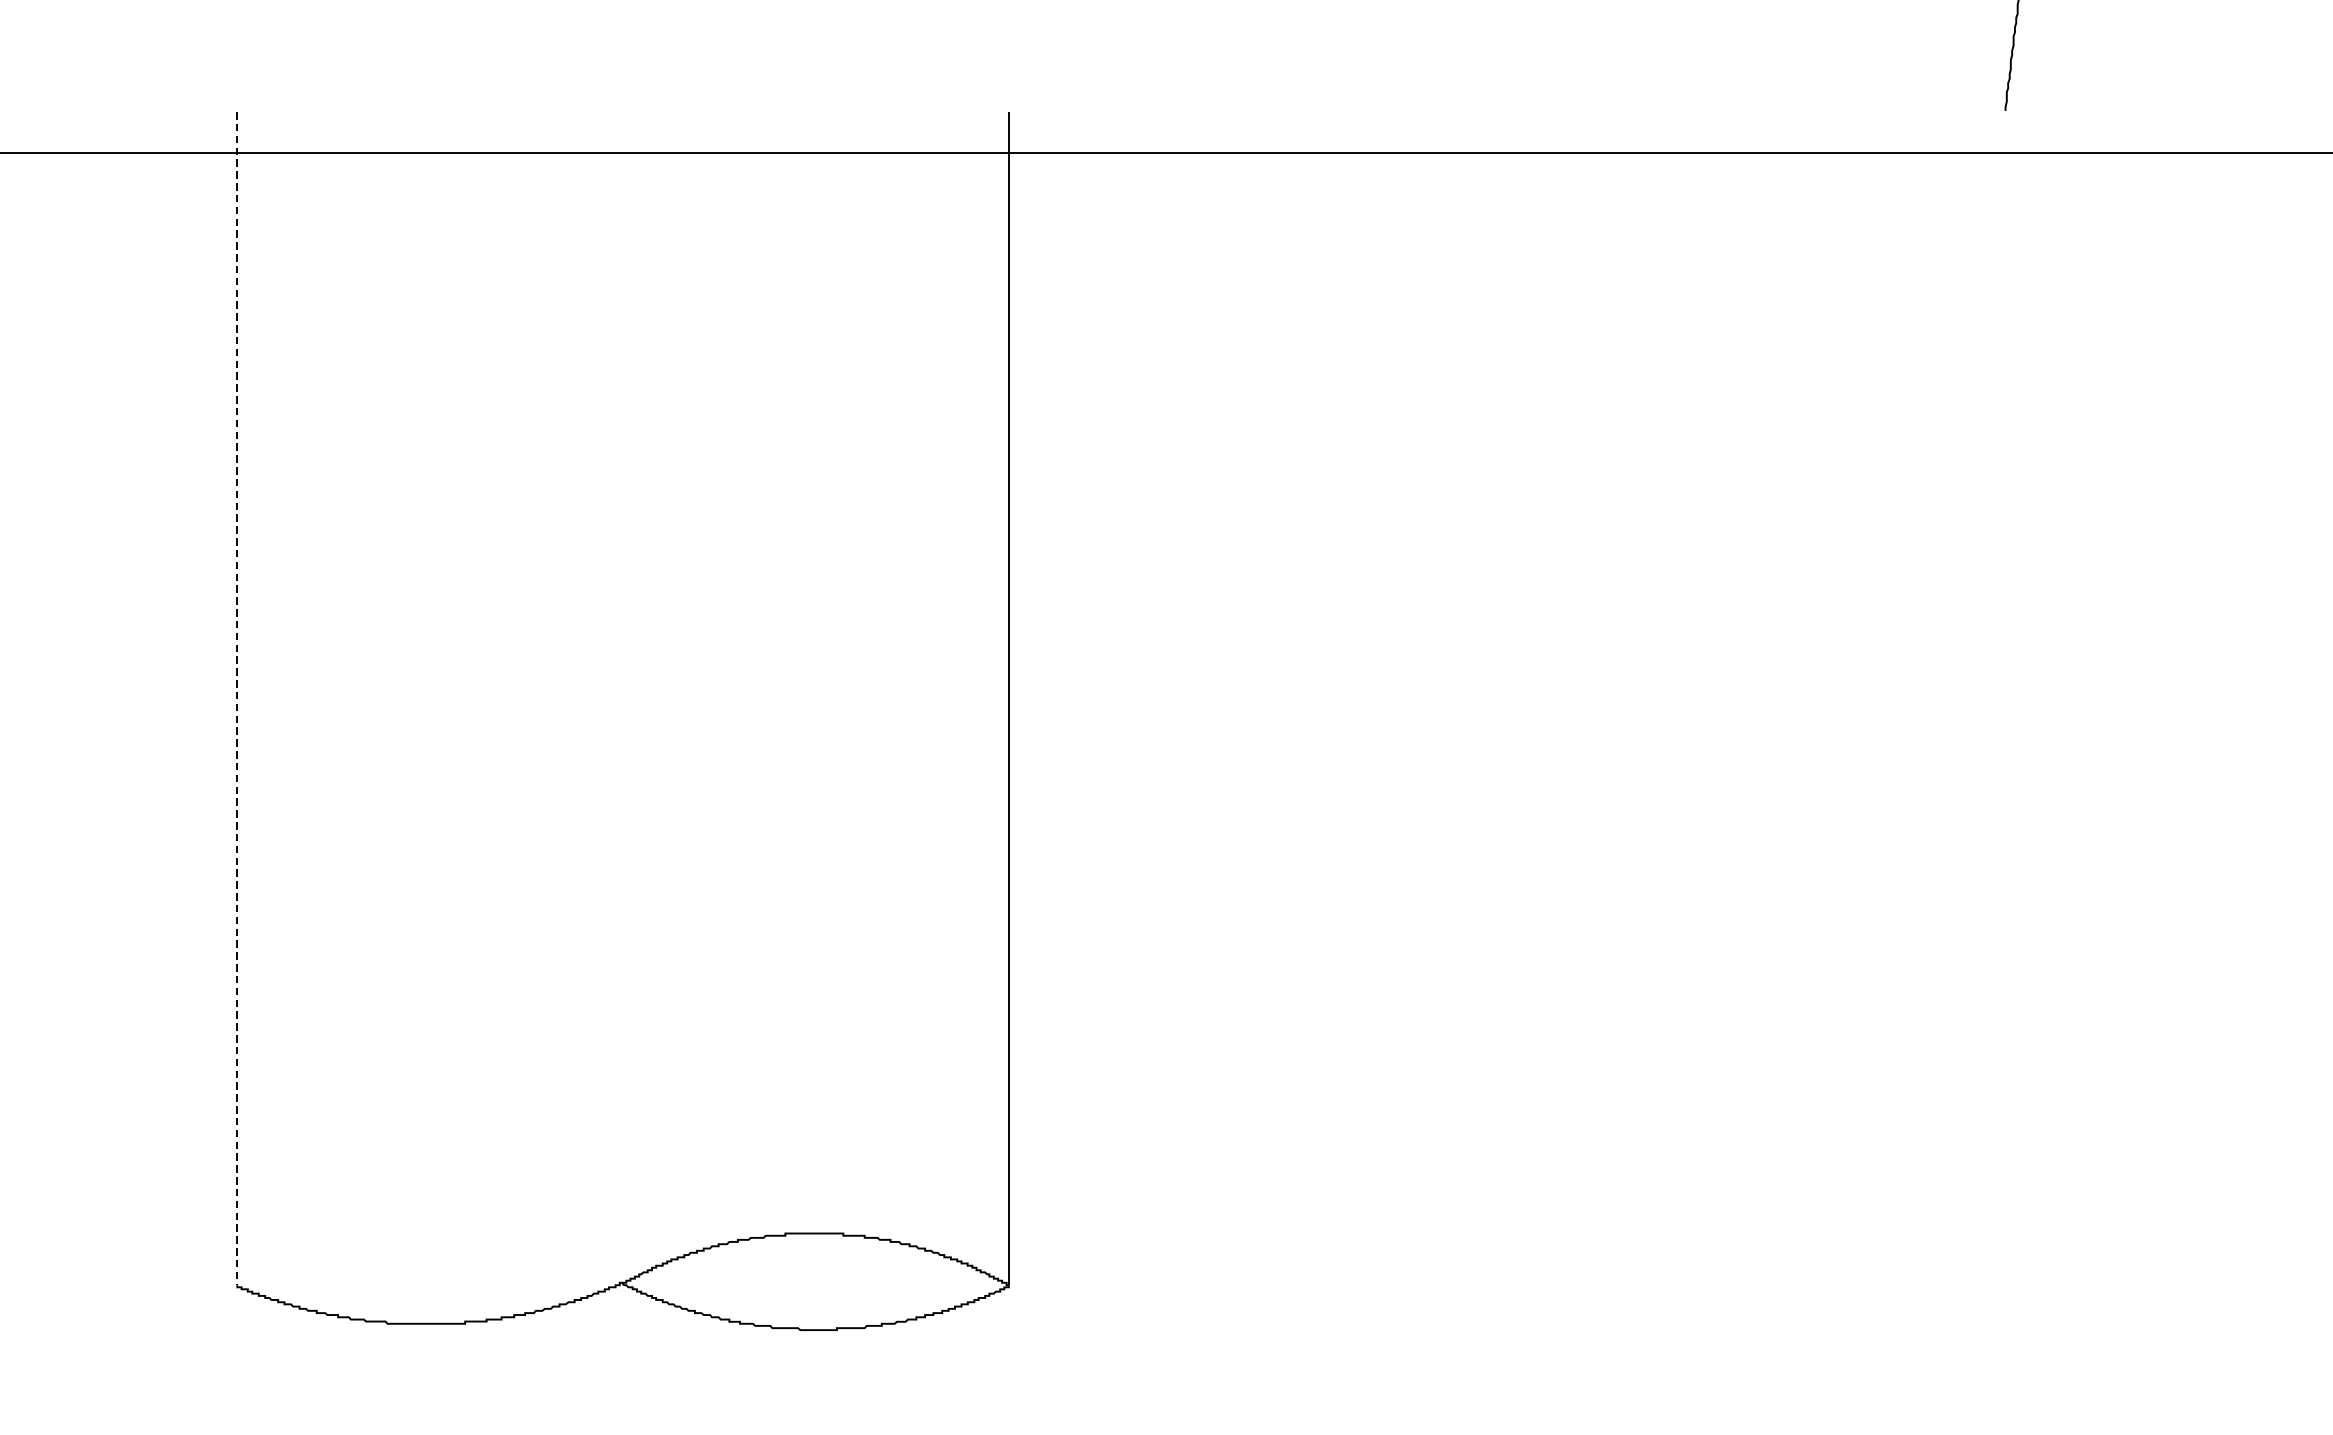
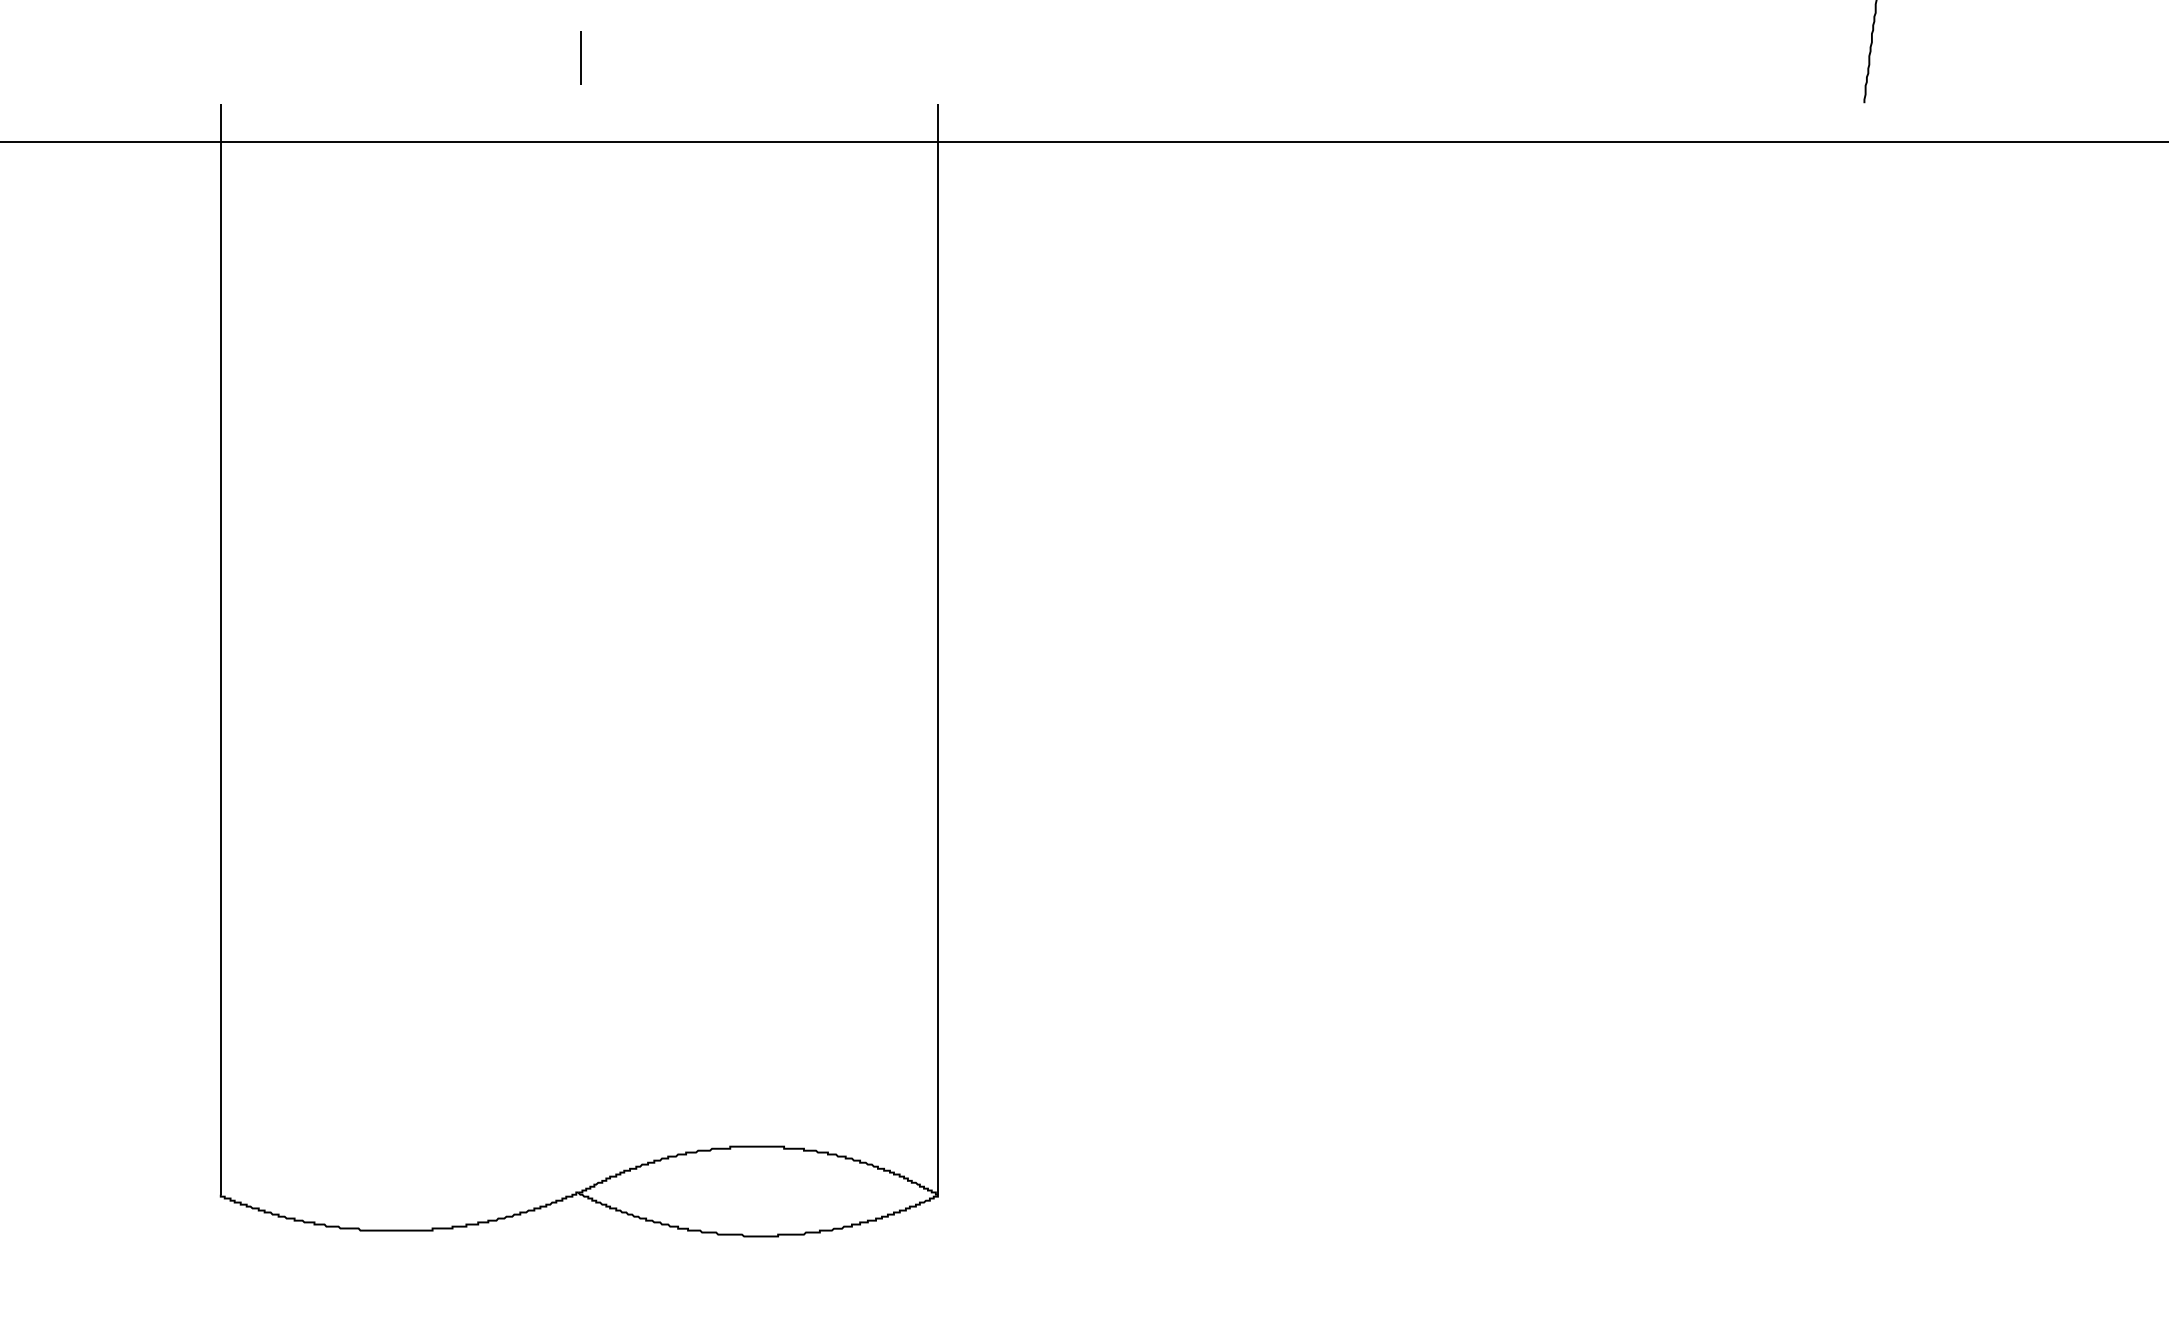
line: (624, 61) -> (580, 57), added
line: (237, 698) -> (220, 649), dashed -> solid

